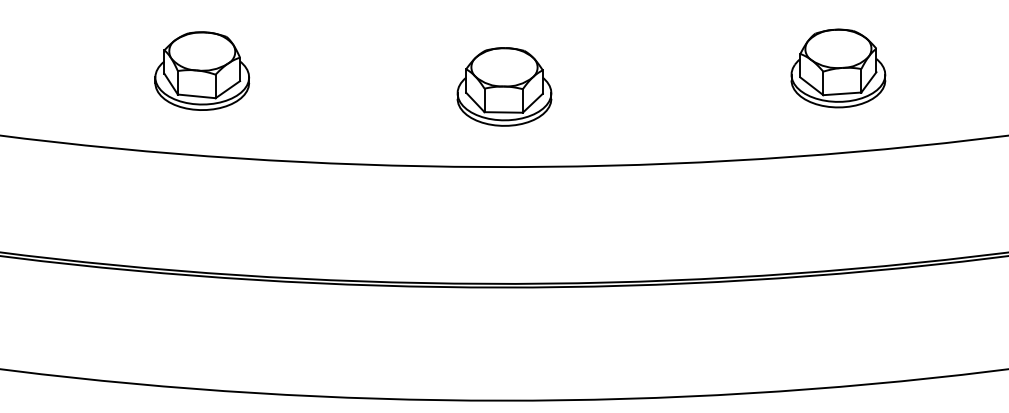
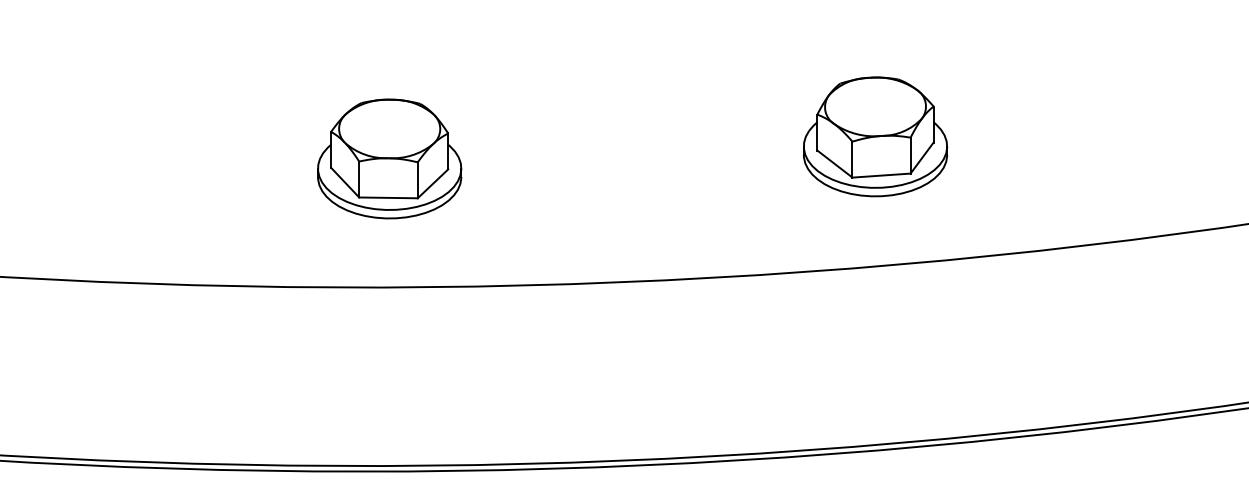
part: (504, 86) -> (389, 158), moved

